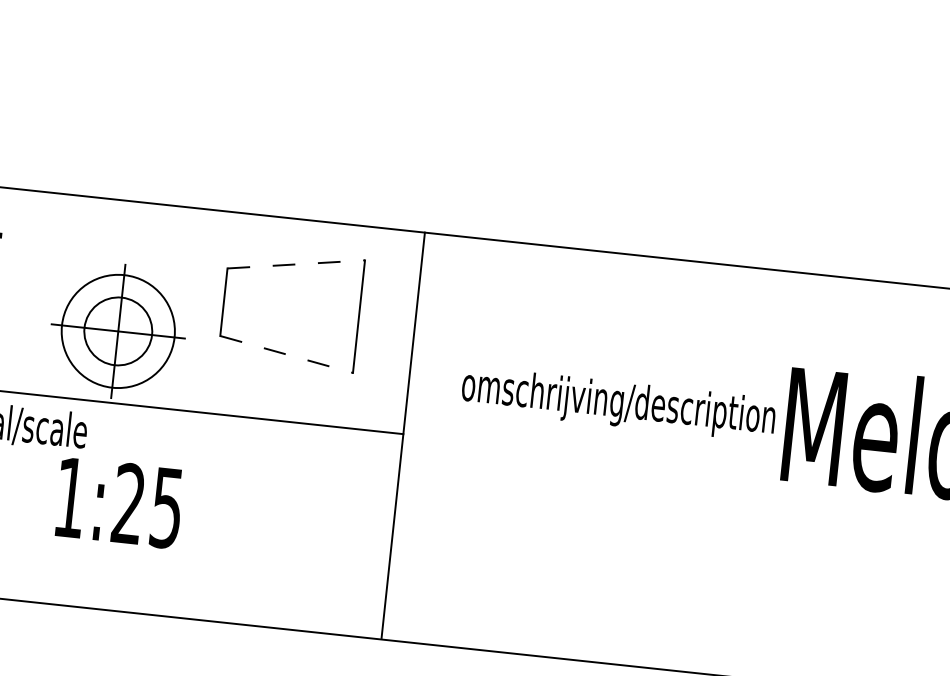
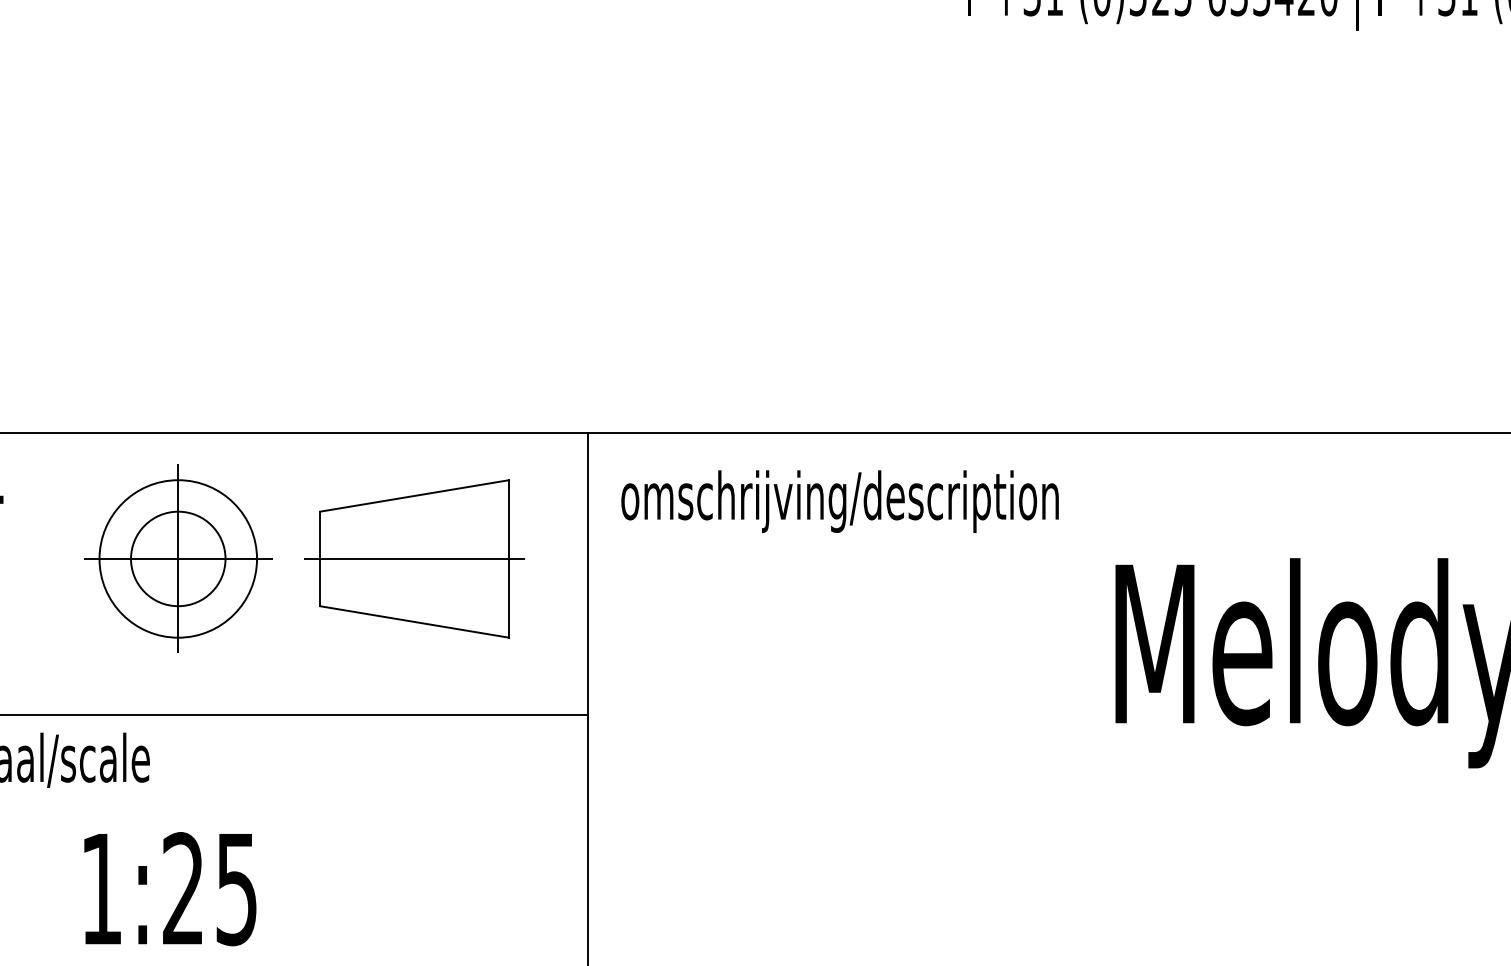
line: (296, 264) -> (414, 495), dashed -> solid
line: (291, 309) -> (414, 558), added
part: (118, 331) -> (178, 558), moved
line: (286, 354) -> (414, 621), dashed -> solid
text: (618, 404) -> (839, 501), moved
text: (119, 503) -> (170, 889), moved

